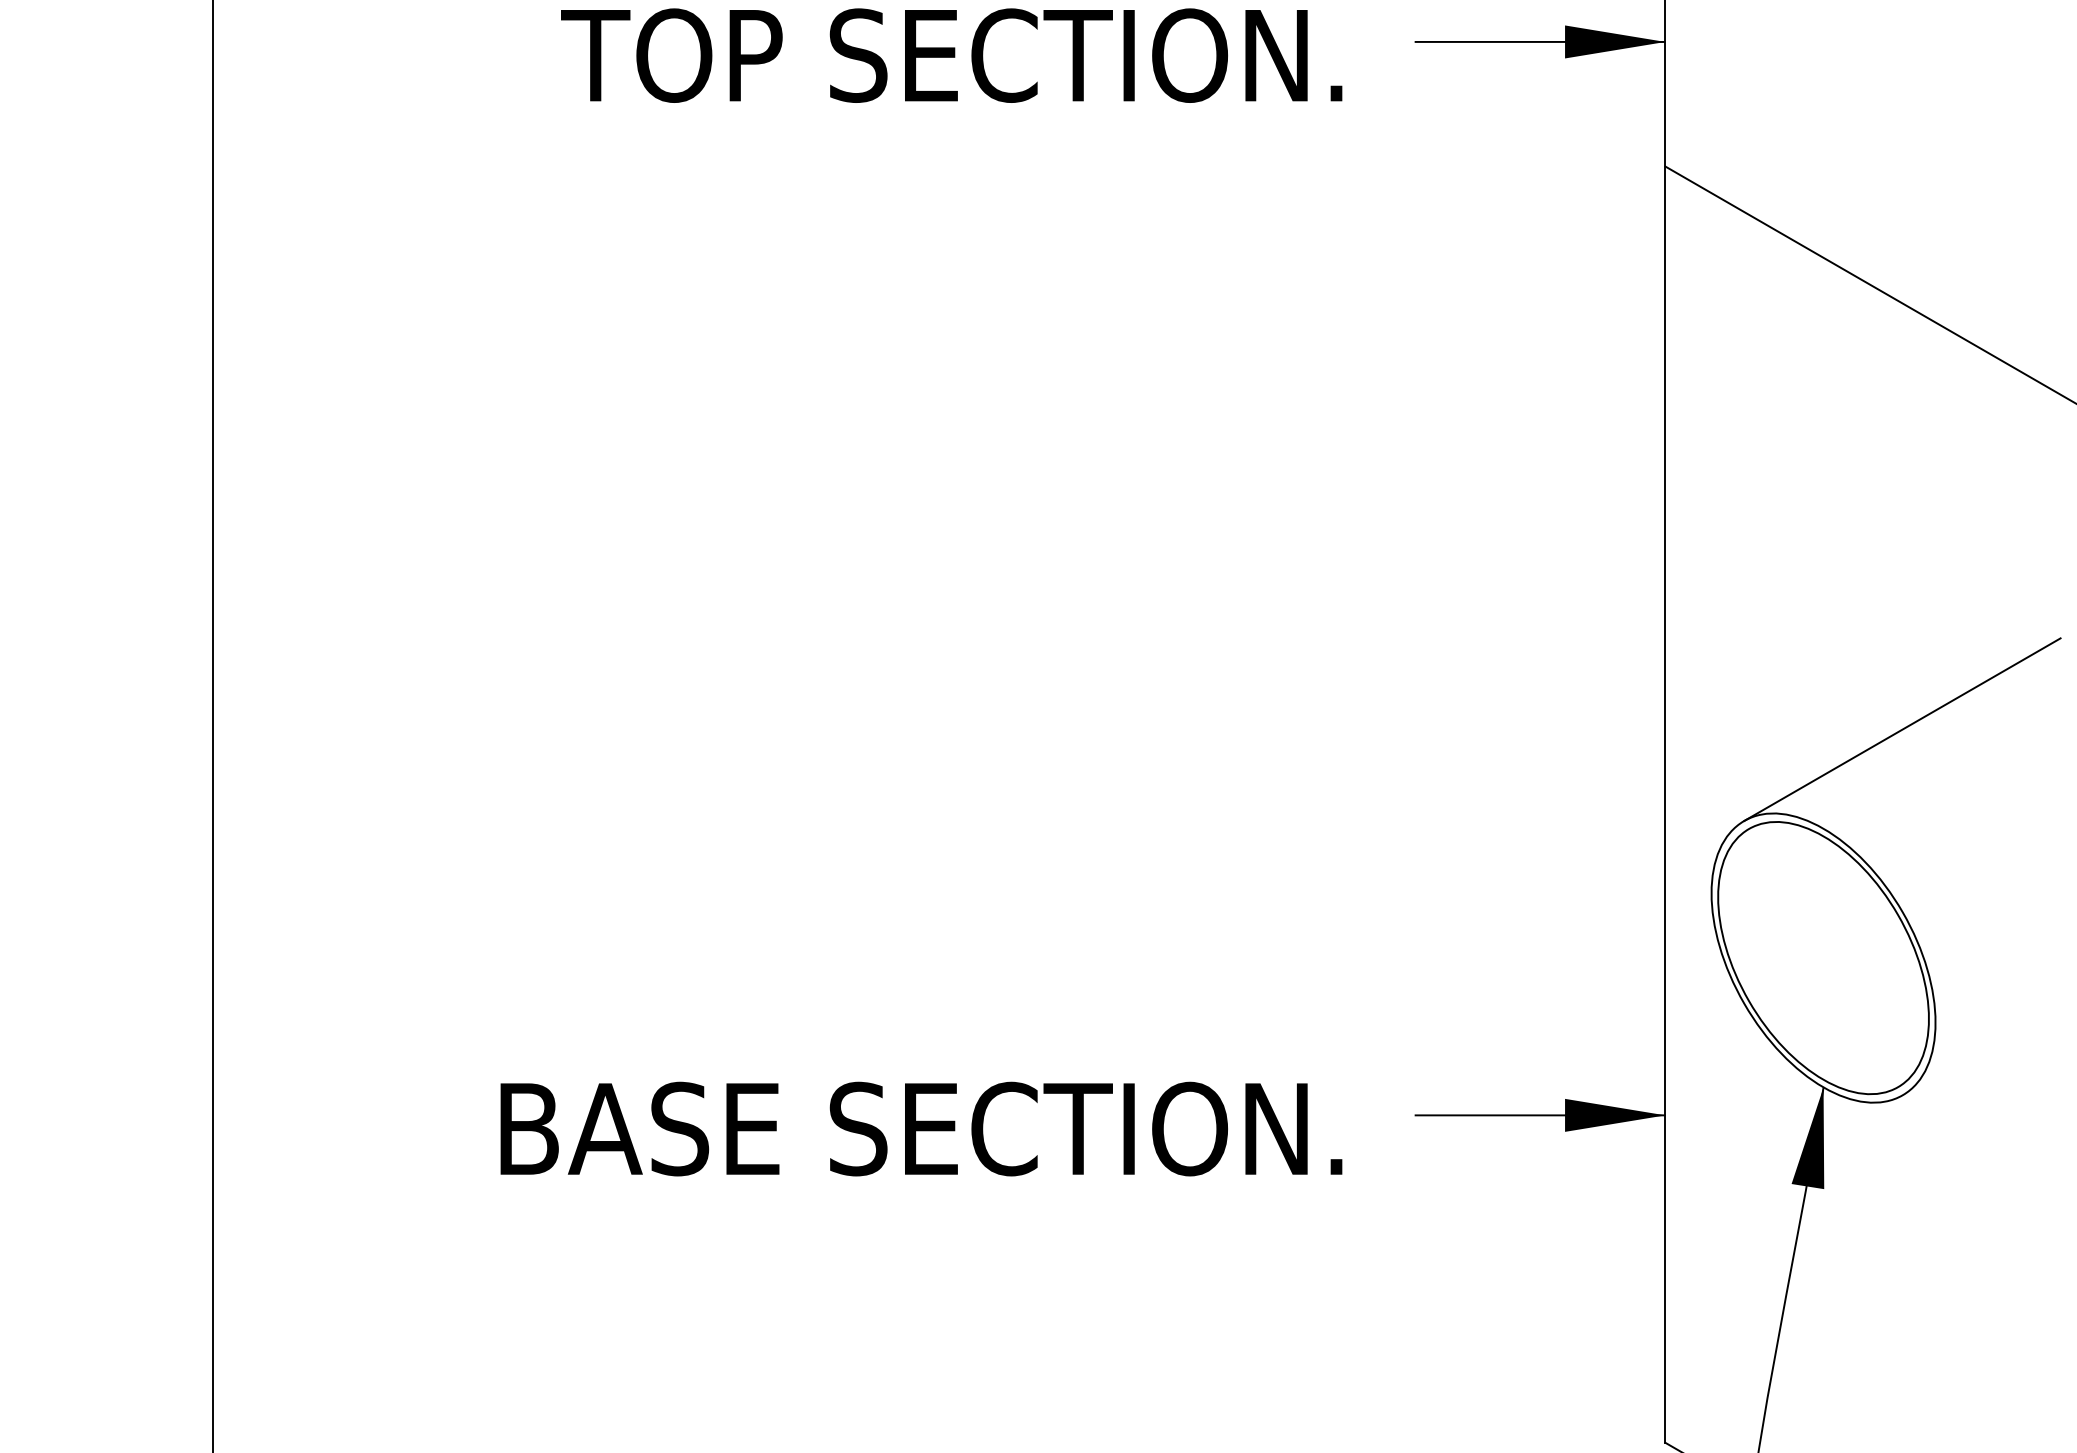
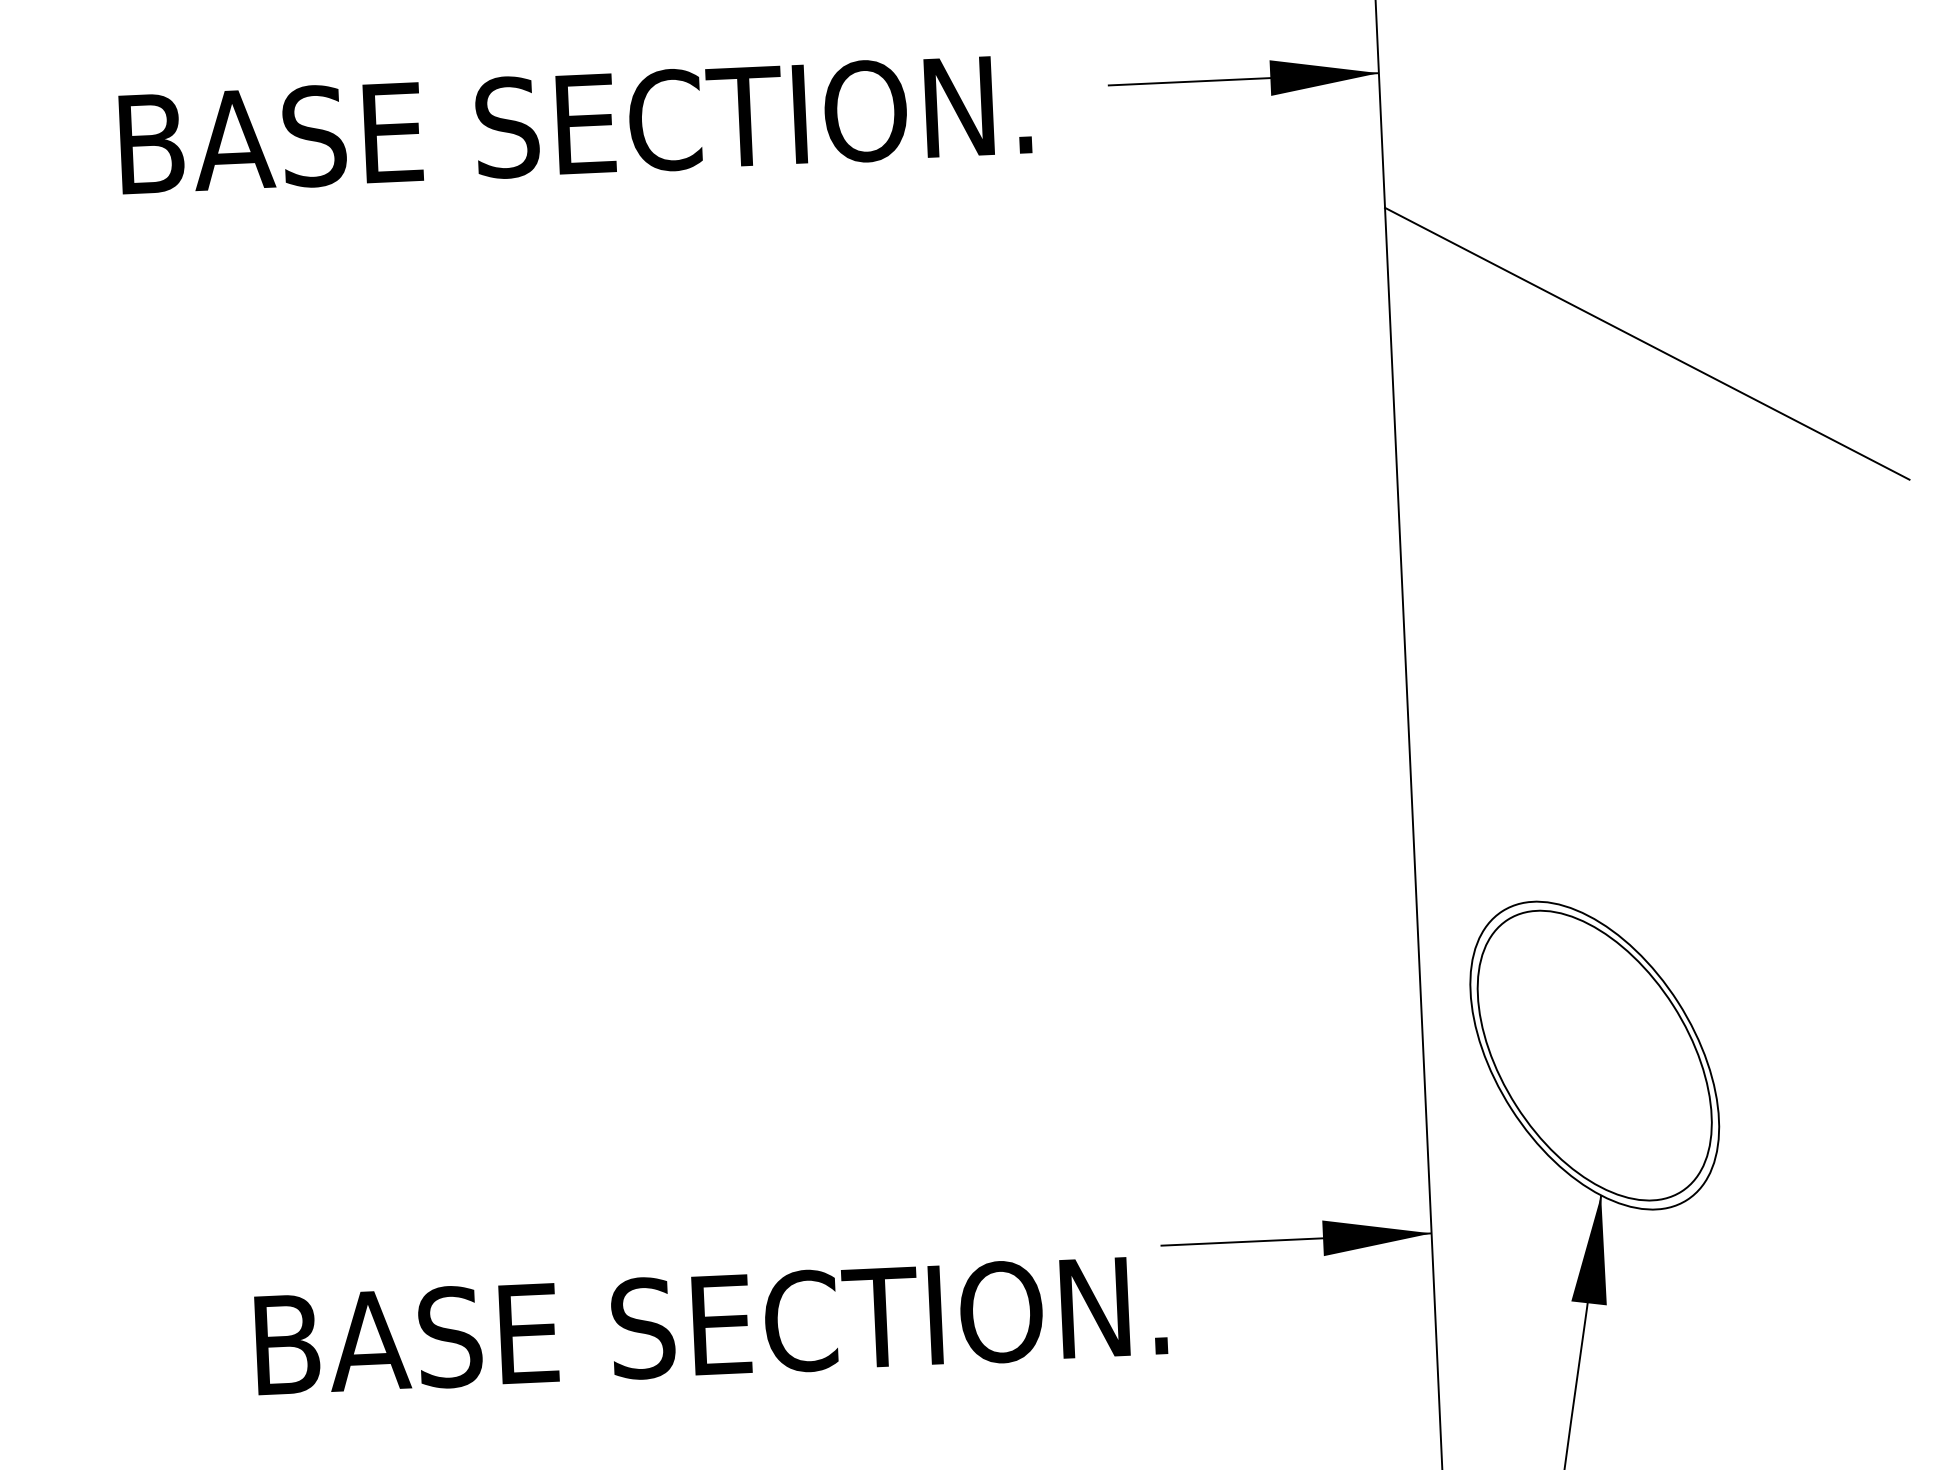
text: (641, 55) -> (272, 138), TOP SECTION. -> BASE SECTION.
line: (1902, 729) -> (1668, 804), removed
text: (921, 1128) -> (711, 1324), moved

